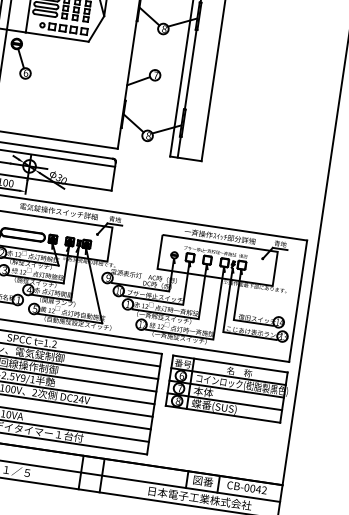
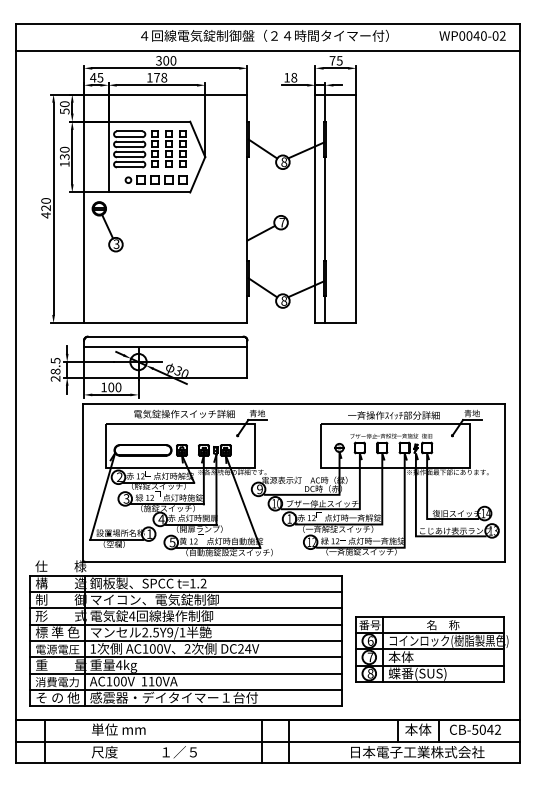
text: (26, 72) -> (116, 243), 6 -> 3
part: (227, 389) -> (431, 649), moved
text: (203, 481) -> (418, 729), 図番 -> 本体
text: (247, 487) -> (475, 729), CB-0042 -> CB-5042

